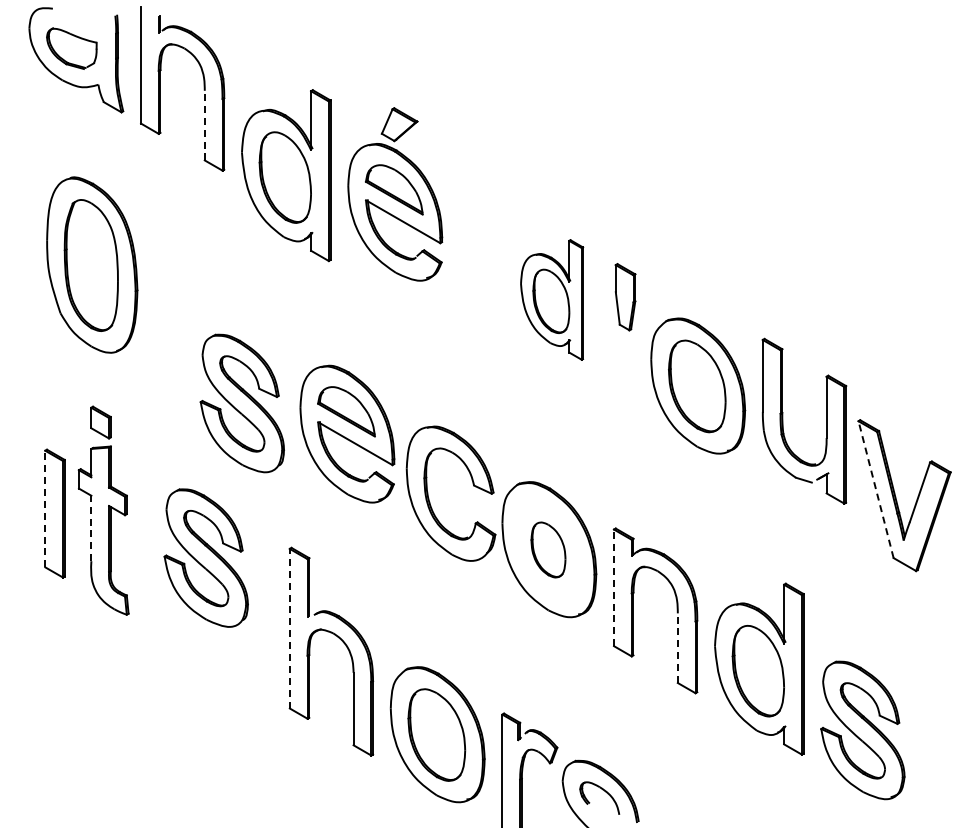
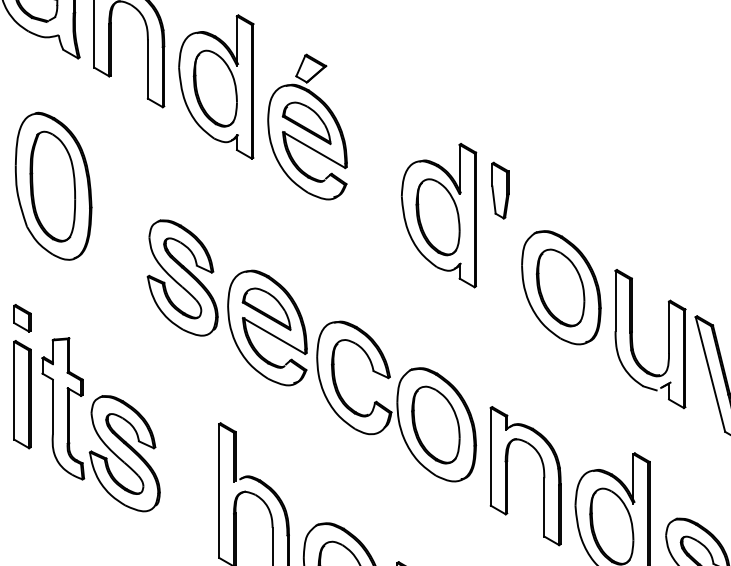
line: (204, 125) -> (147, 69), dashed -> solid
part: (286, 175) -> (216, 86), moved
part: (625, 297) -> (500, 190), moved
part: (551, 299) -> (438, 215), size x1.43
part: (241, 403) -> (182, 278), moved
part: (783, 420) -> (632, 338), moved
part: (100, 422) -> (21, 318), moved
line: (876, 489) -> (710, 374), dashed -> solid
line: (45, 508) -> (14, 390), dashed -> solid
line: (91, 528) -> (52, 407), dashed -> solid
part: (548, 549) -> (435, 424), size x1.67
part: (205, 557) -> (124, 453), moved
line: (614, 587) -> (491, 456), dashed -> solid
line: (289, 628) -> (218, 490), dashed -> solid
line: (677, 648) -> (544, 507), dashed -> solid

